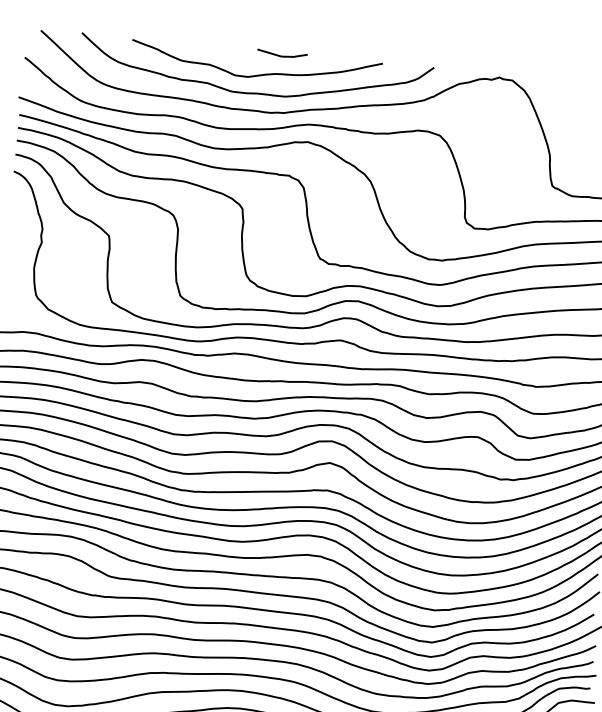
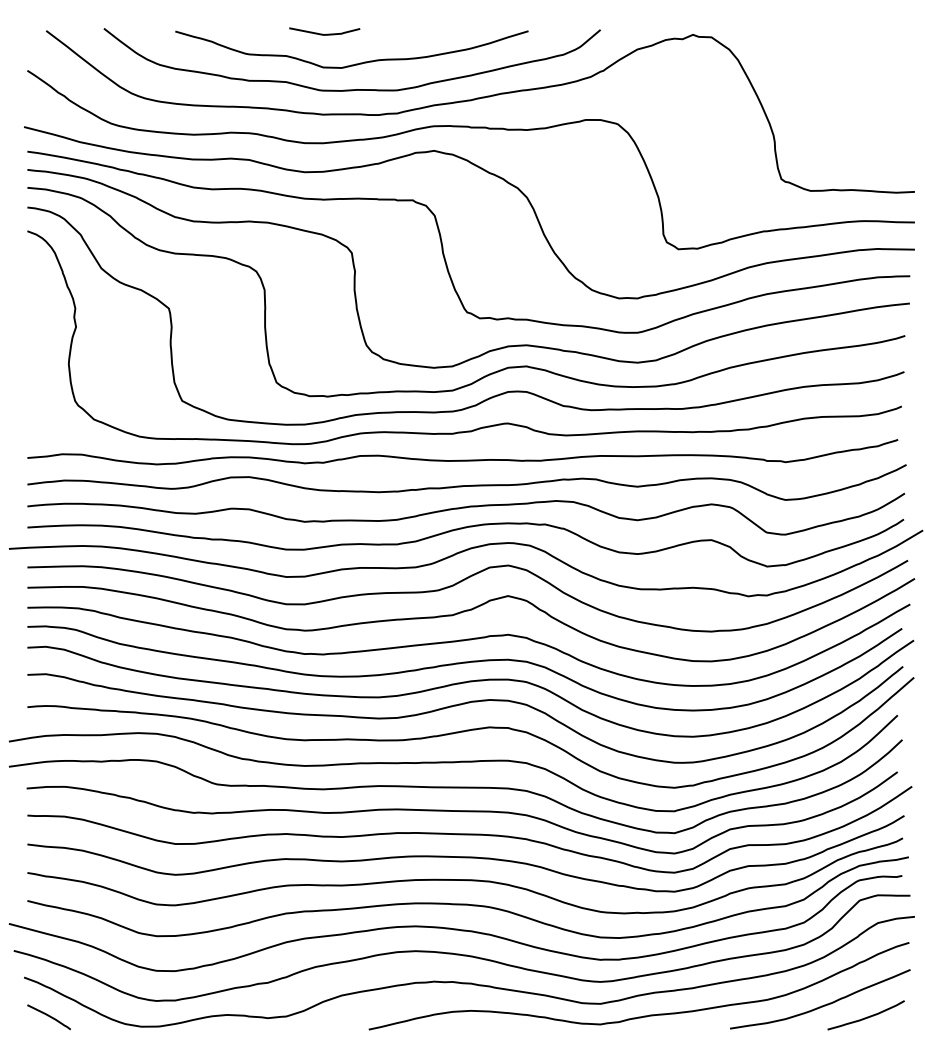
curve: (280, 55) -> (322, 33), moved

